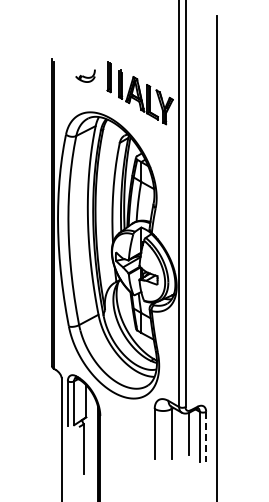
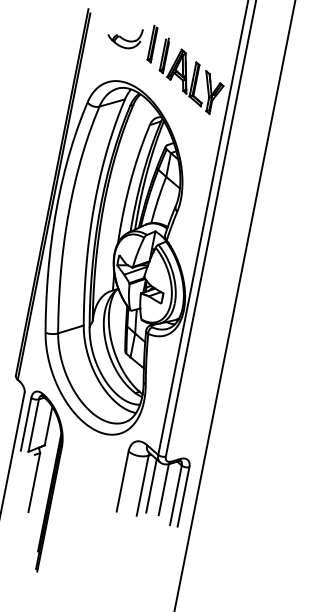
part: (85, 75) -> (124, 36), size x1.43
line: (178, 432) -> (151, 485), added
line: (206, 436) -> (183, 496), dashed -> solid

